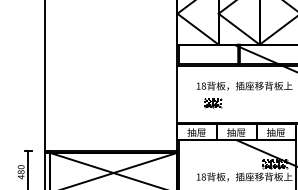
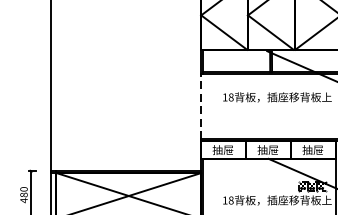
line: (177, 94) -> (201, 106), solid -> dashed
part: (213, 103) -> (242, 117), removed

